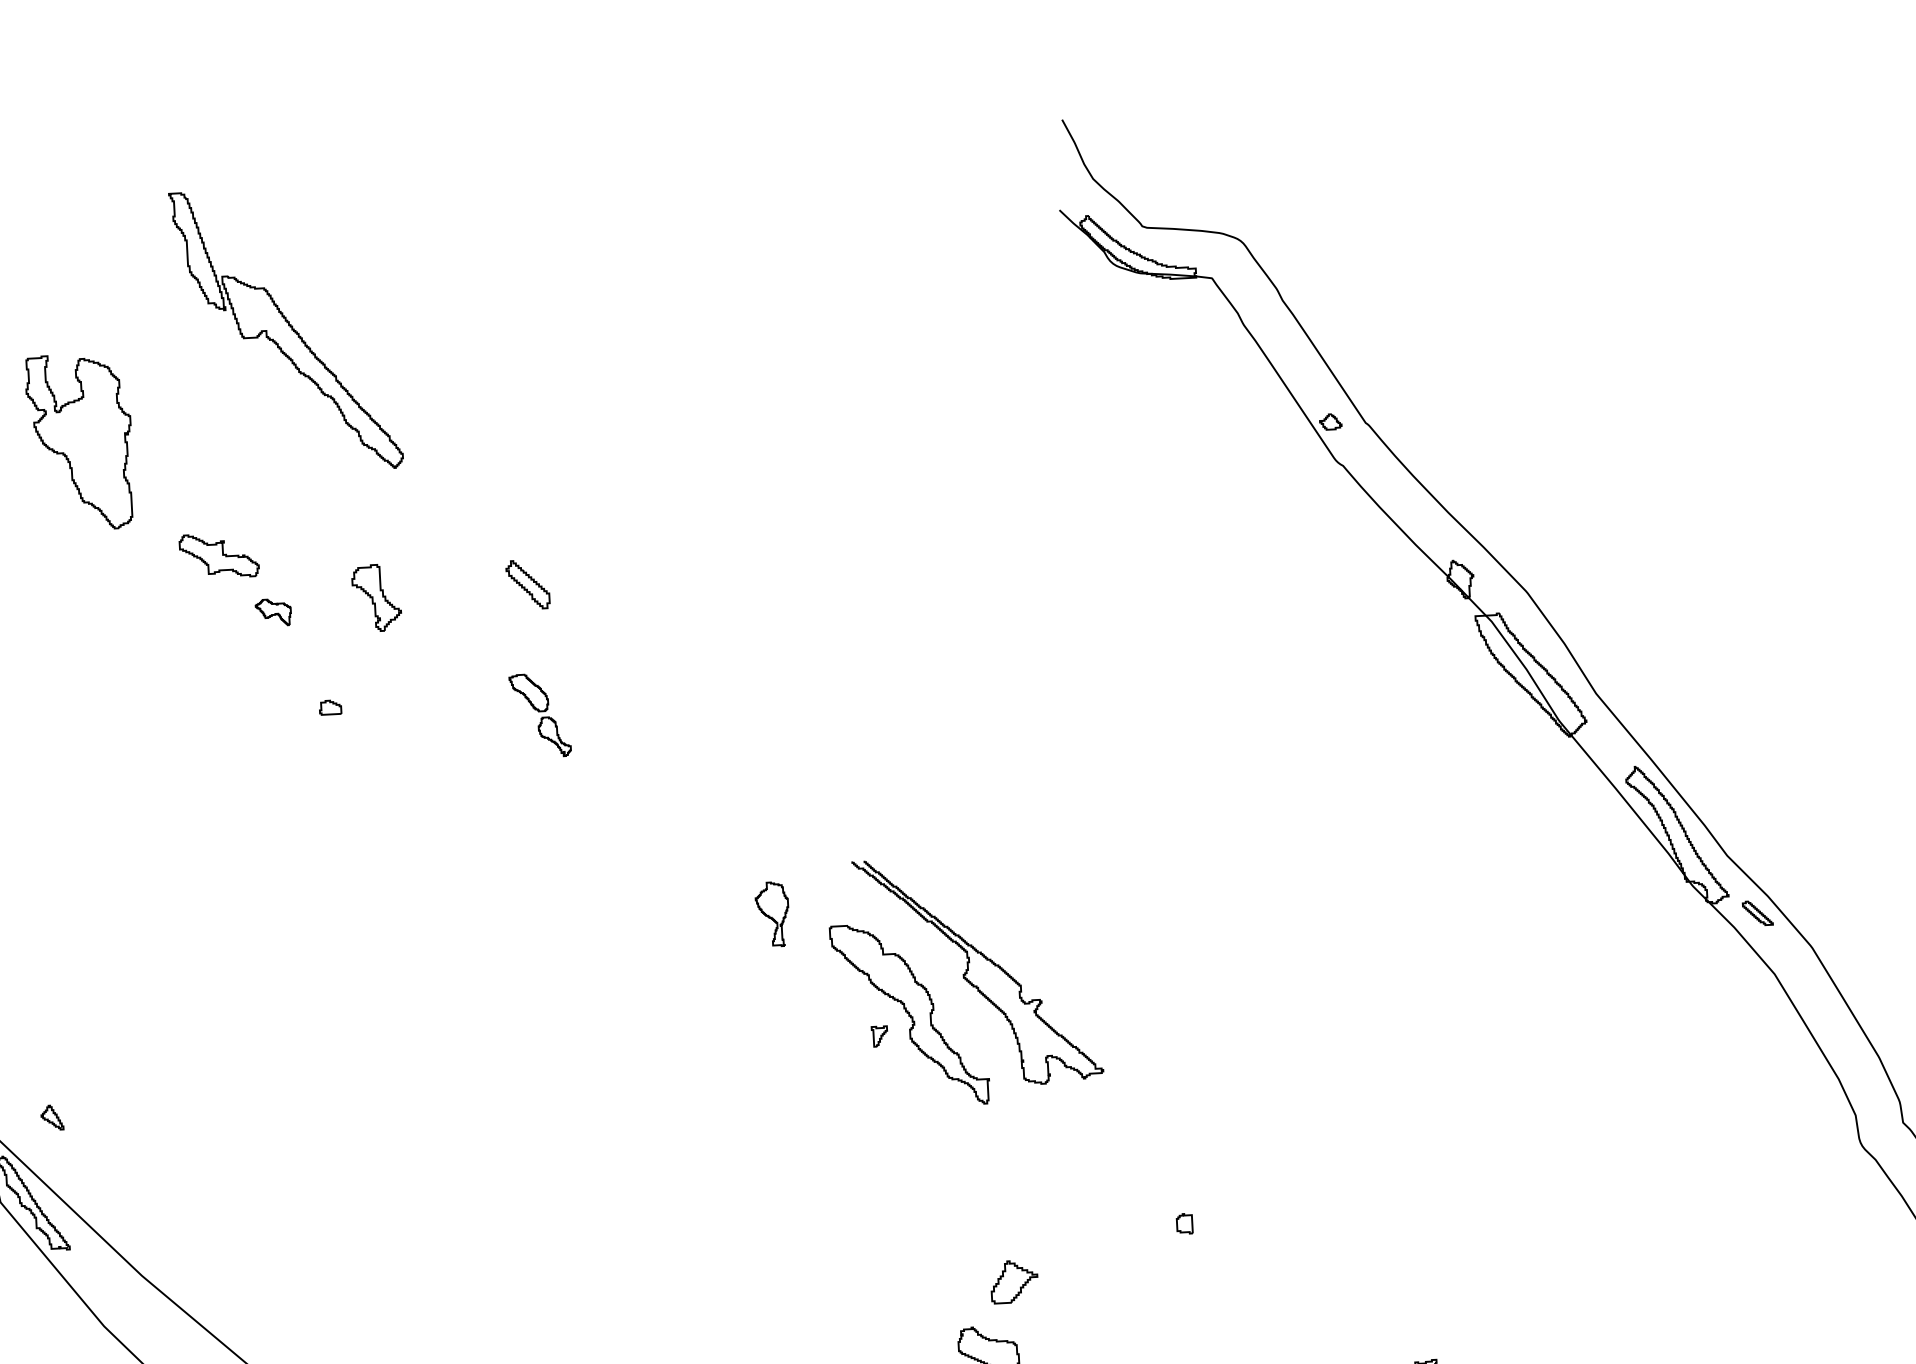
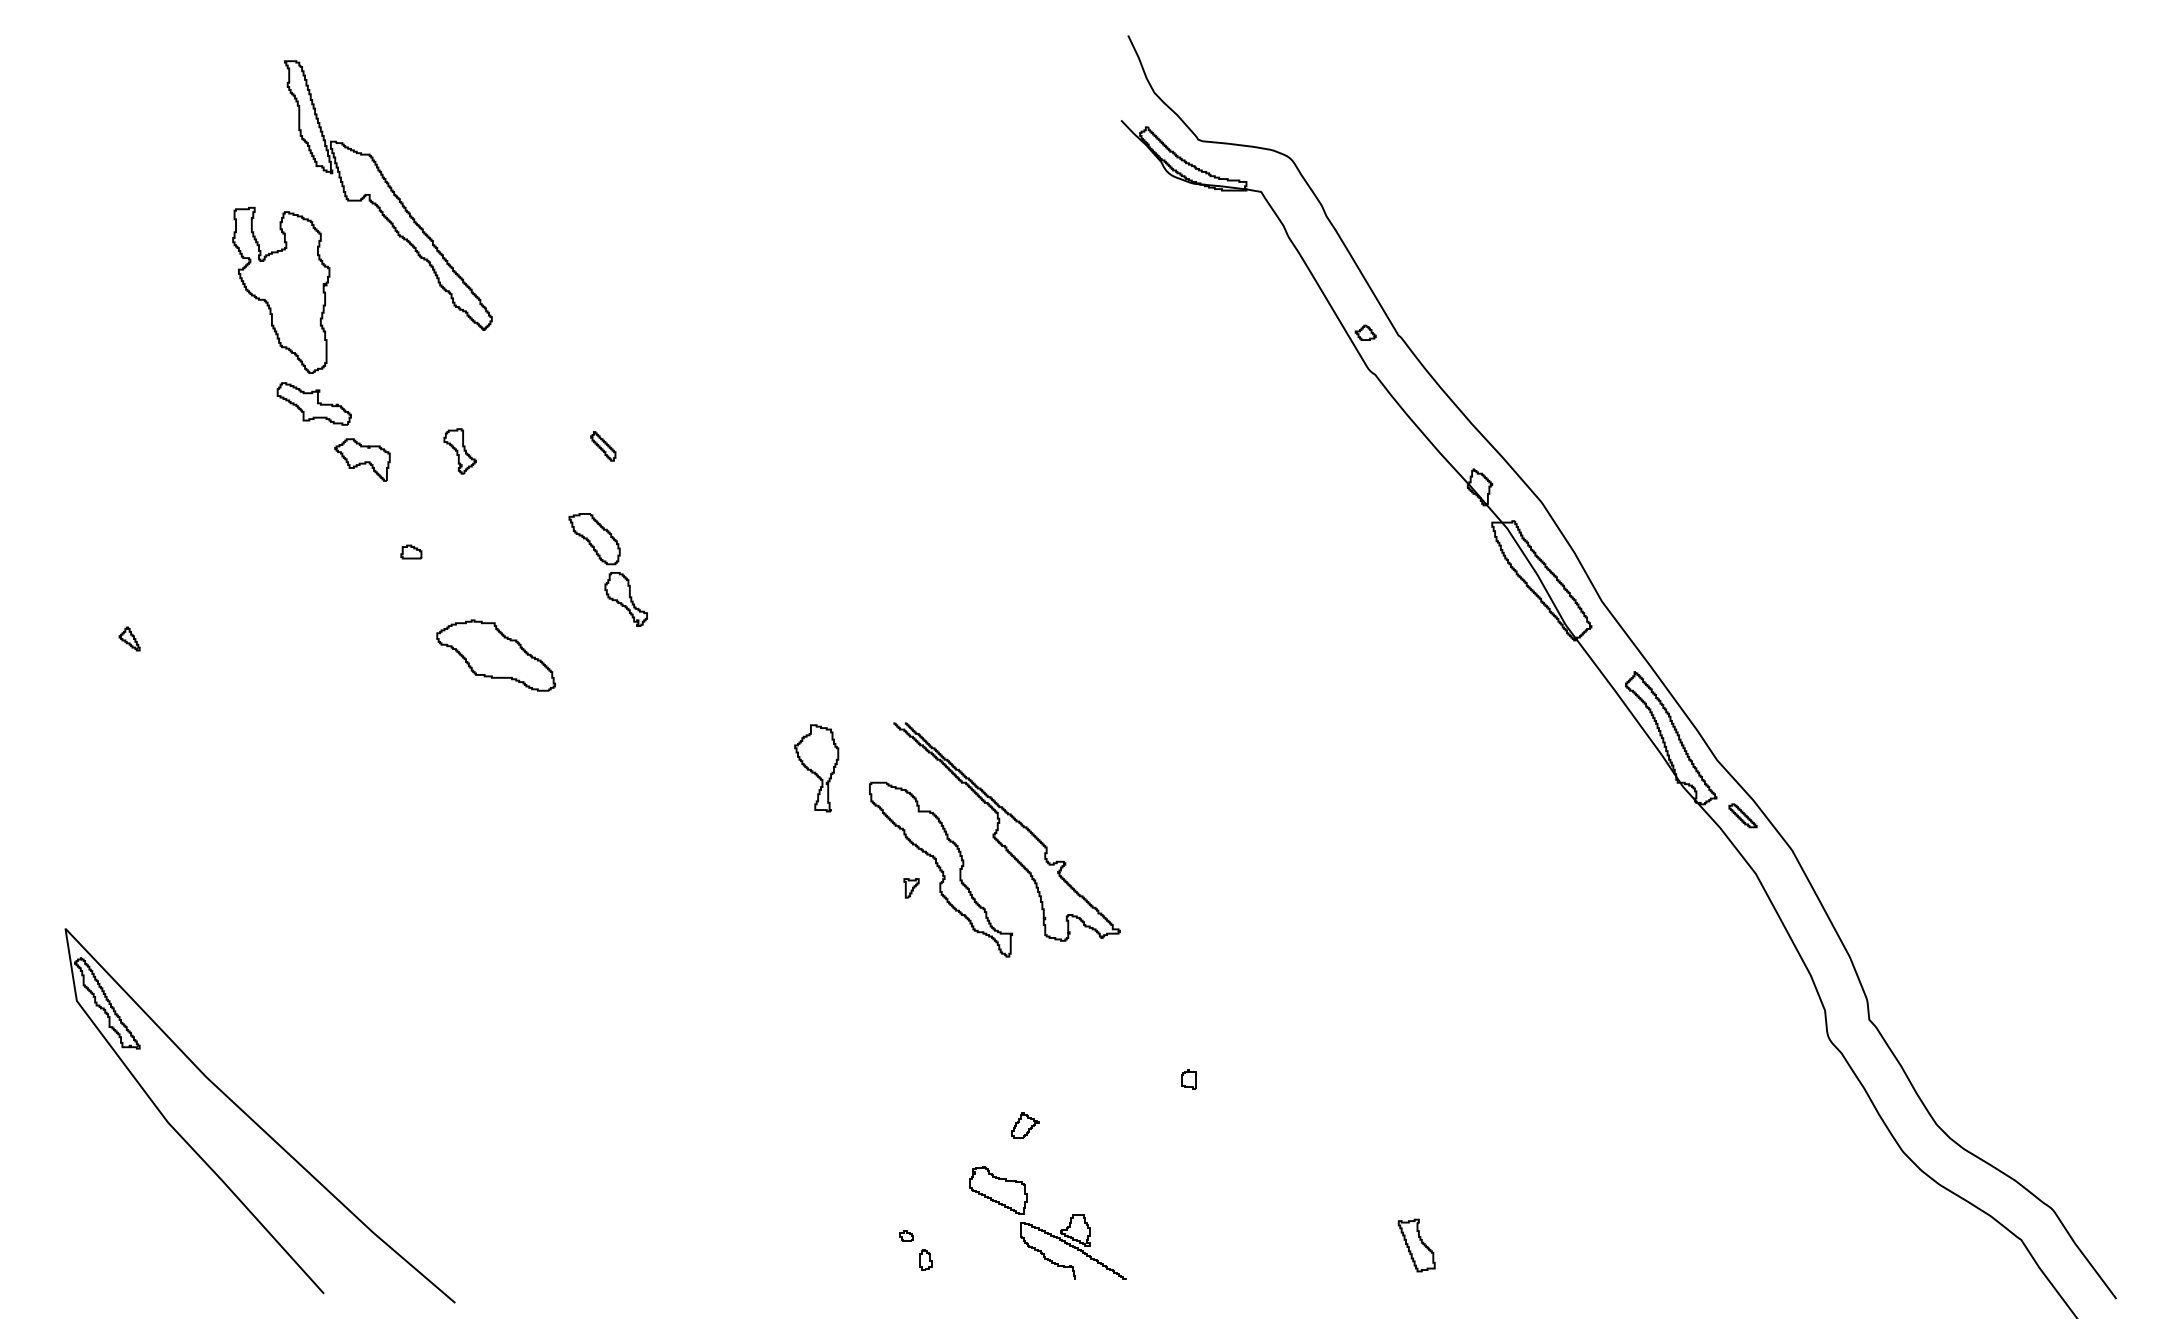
part: (80, 441) -> (281, 289), moved
part: (528, 584) -> (603, 446), size x0.62
part: (375, 598) -> (459, 451), size x0.71
part: (273, 612) -> (362, 459), size x1.67
part: (539, 715) -> (607, 569), size x1.43
part: (425, 812) -> (495, 655), added
part: (772, 914) -> (816, 768), size x1.43
part: (52, 1117) -> (129, 638), moved
part: (1013, 1281) -> (1025, 1125), size x0.62

